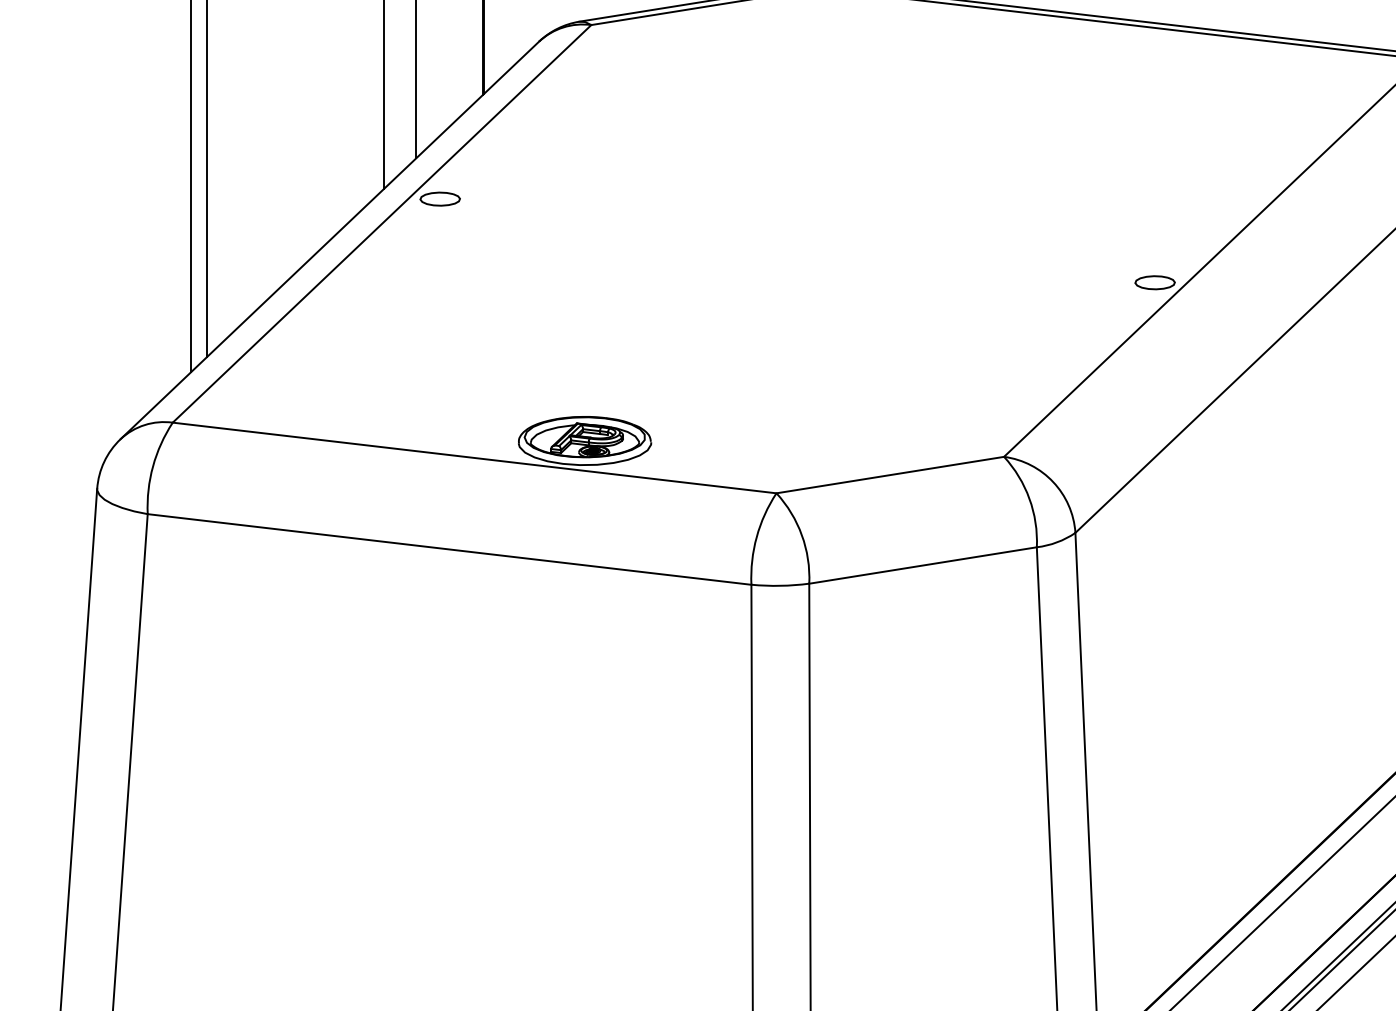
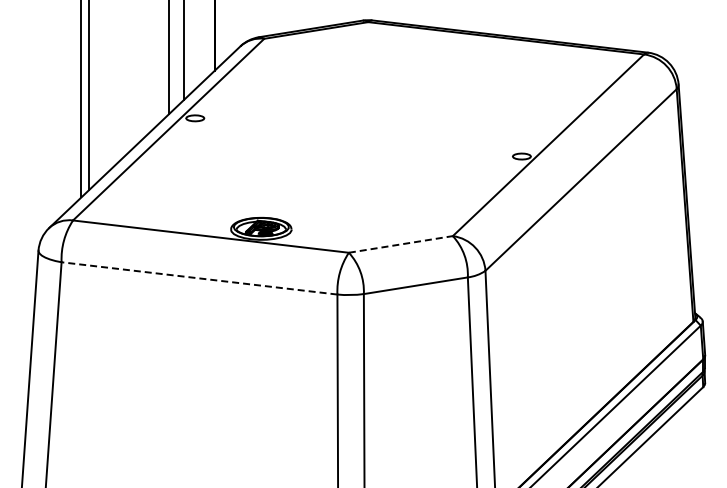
line: (889, 475) -> (400, 244), solid -> dashed
line: (449, 549) -> (199, 278), solid -> dashed

